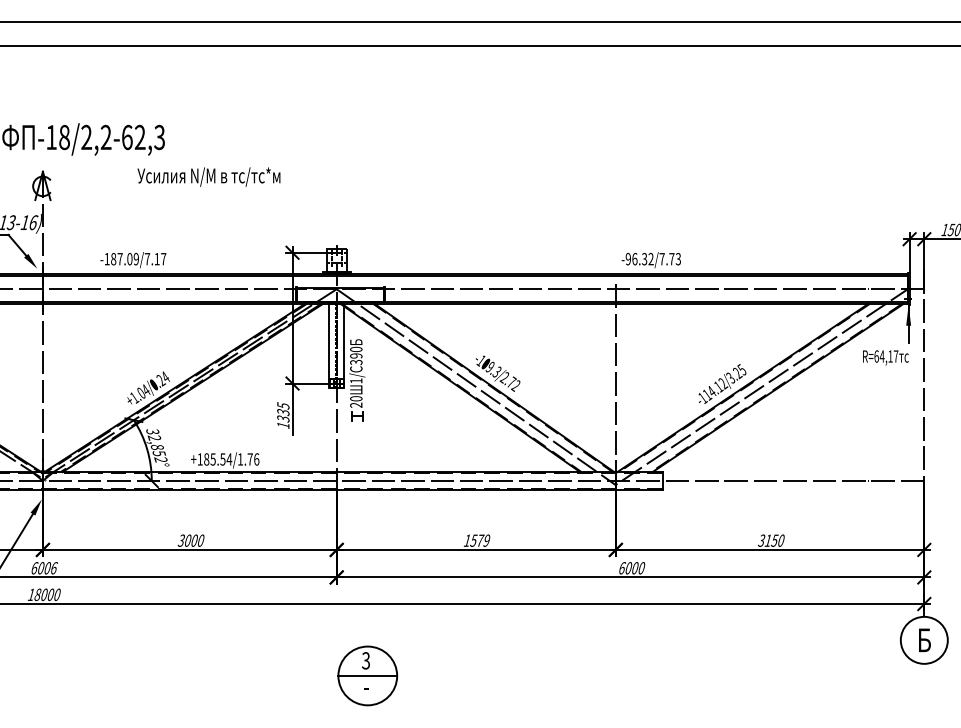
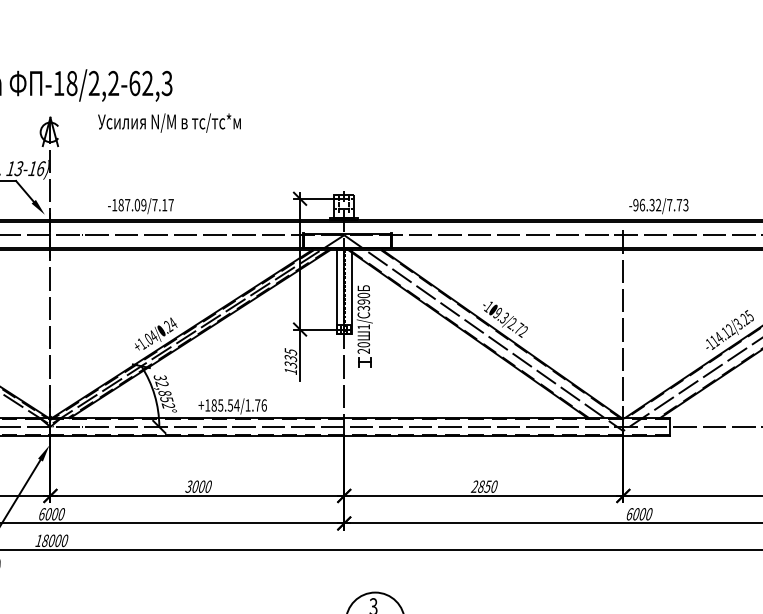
text: (208, 176) -> (169, 122), moved
text: (476, 540) -> (484, 486), 1579 -> 2850
text: (54, 568) -> (62, 514), 6006 -> 6000

